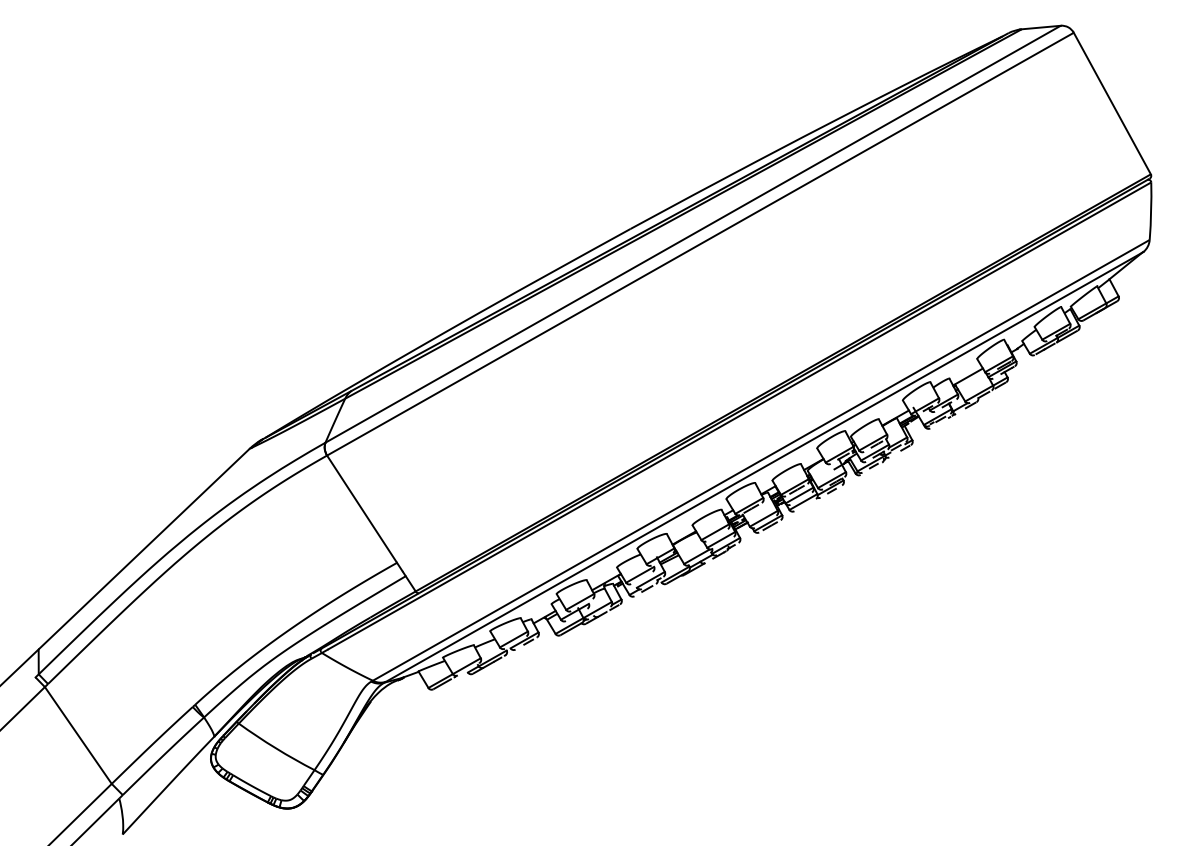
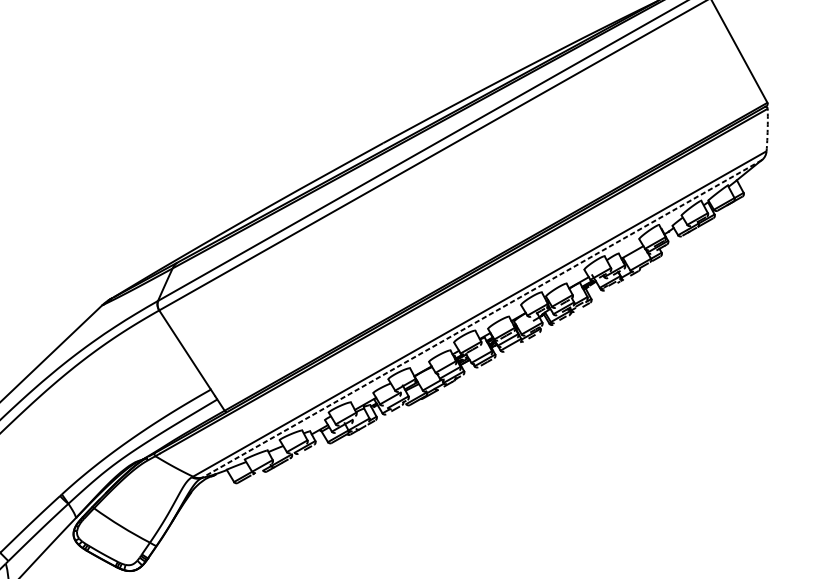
arc: (1151, 211) -> (767, 130), solid -> dashed
line: (764, 467) -> (482, 319), solid -> dashed

